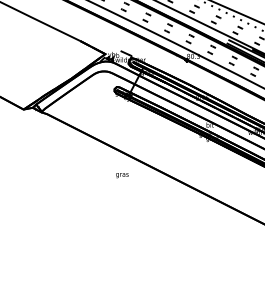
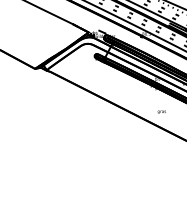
text: (121, 174) -> (161, 111), moved

